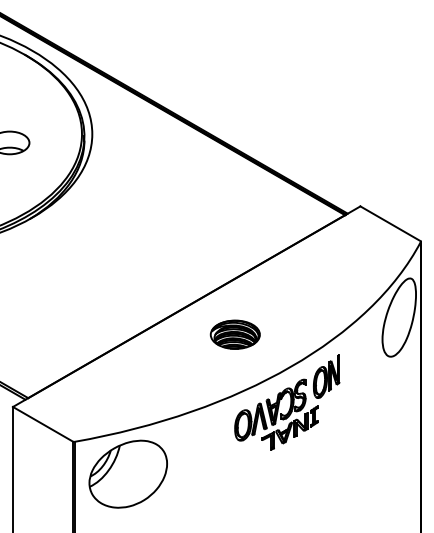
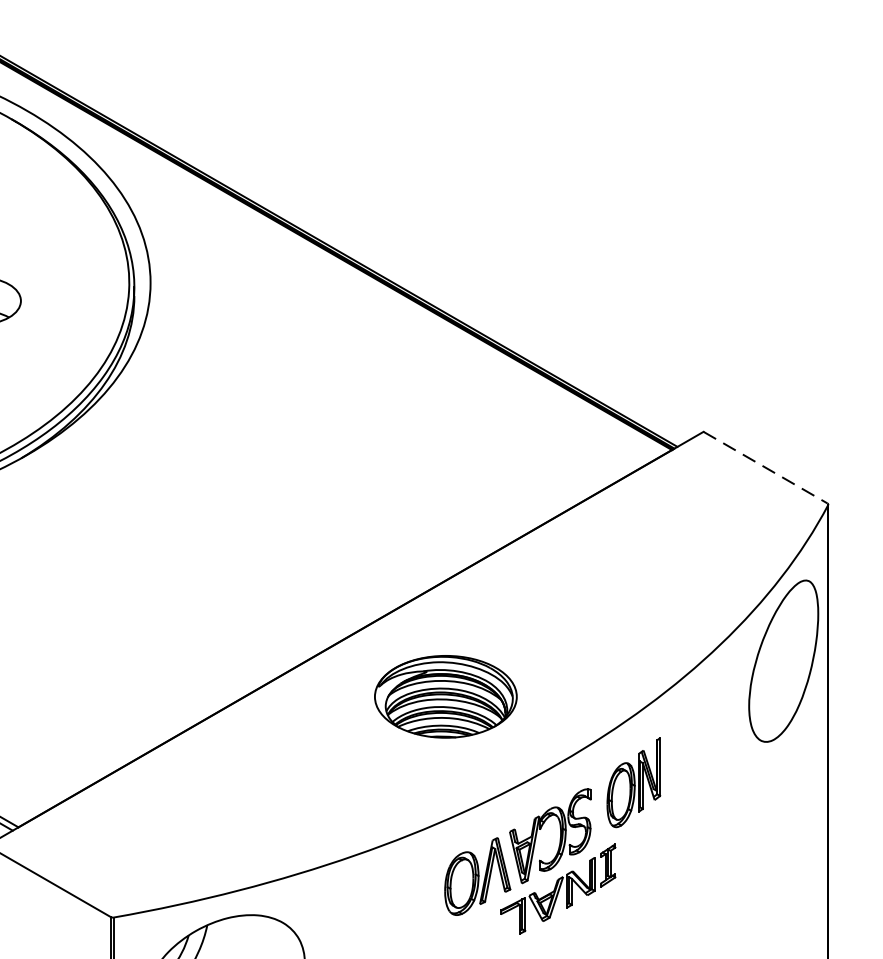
line: (390, 223) -> (765, 467), solid -> dashed
part: (234, 334) -> (443, 696), size x1.4

